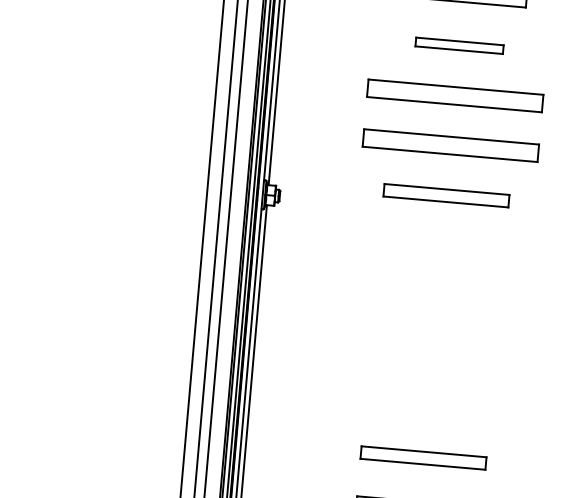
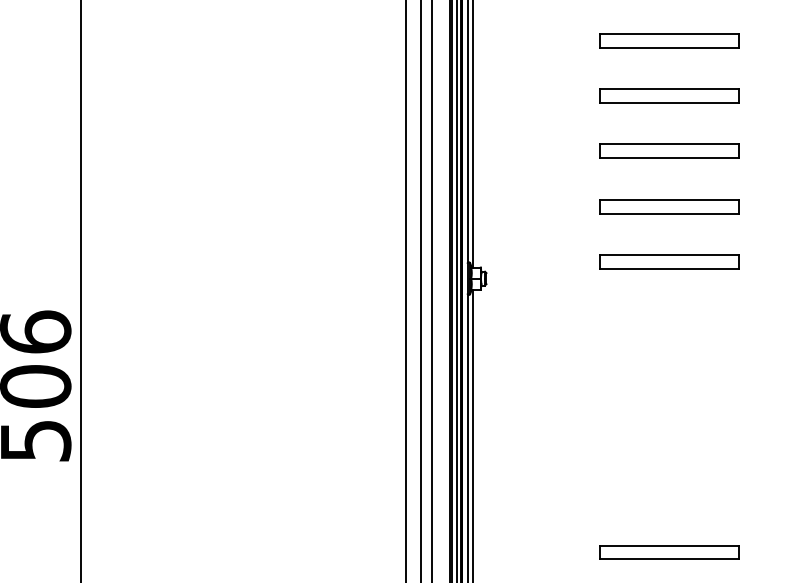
part: (459, 45) -> (669, 95), size x1.43
part: (455, 95) -> (669, 150), size x0.71
part: (450, 145) -> (669, 206), size x0.71

